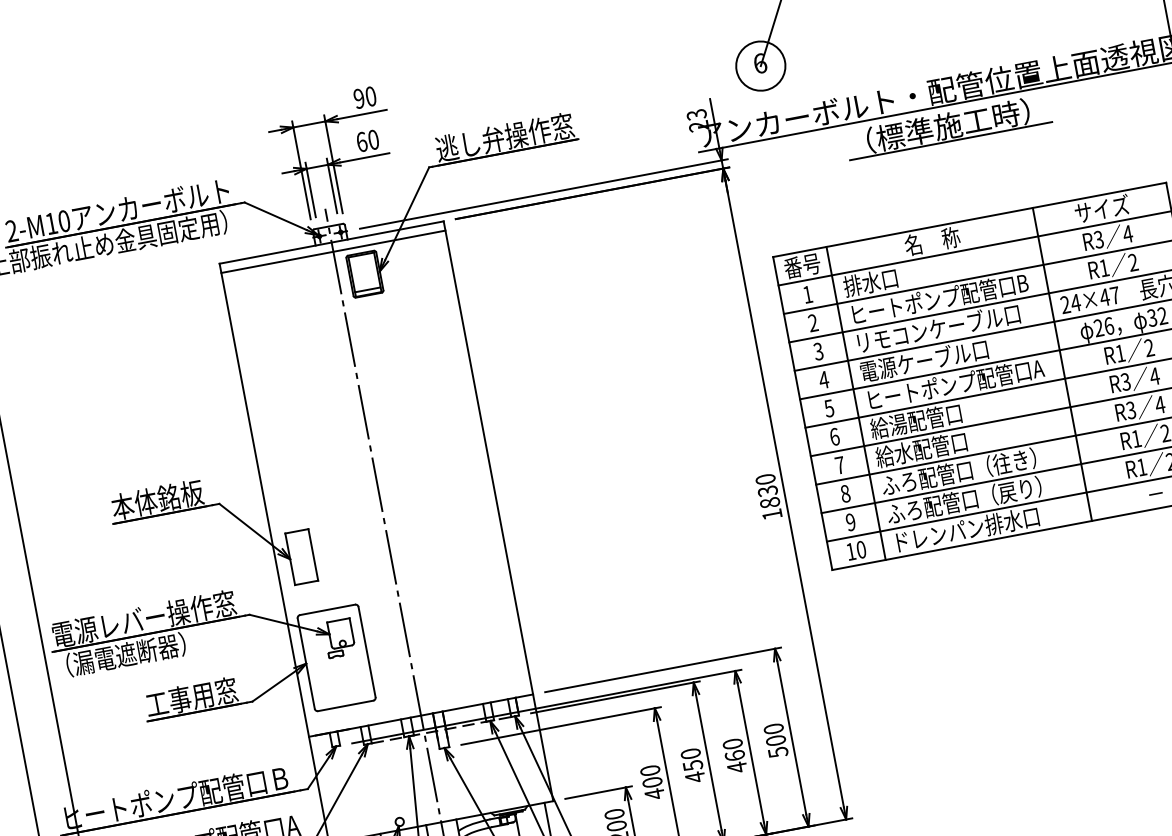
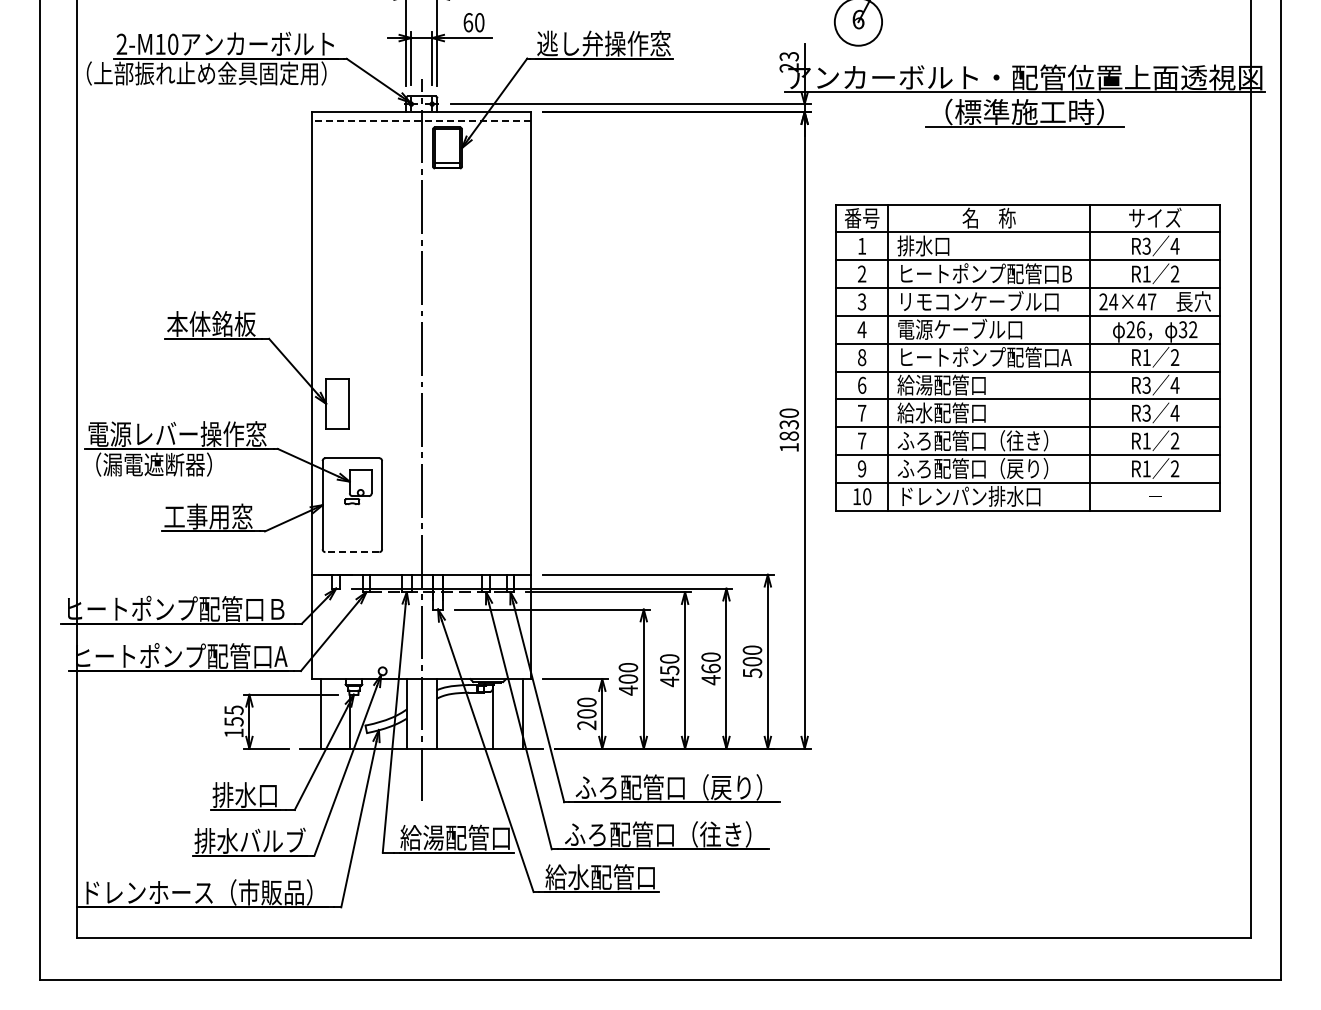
line: (333, 252) -> (421, 121), solid -> dashed
text: (828, 408) -> (861, 357), 5 -> 8
text: (845, 493) -> (862, 440), 8 -> 7
line: (345, 706) -> (352, 552), solid -> dashed

